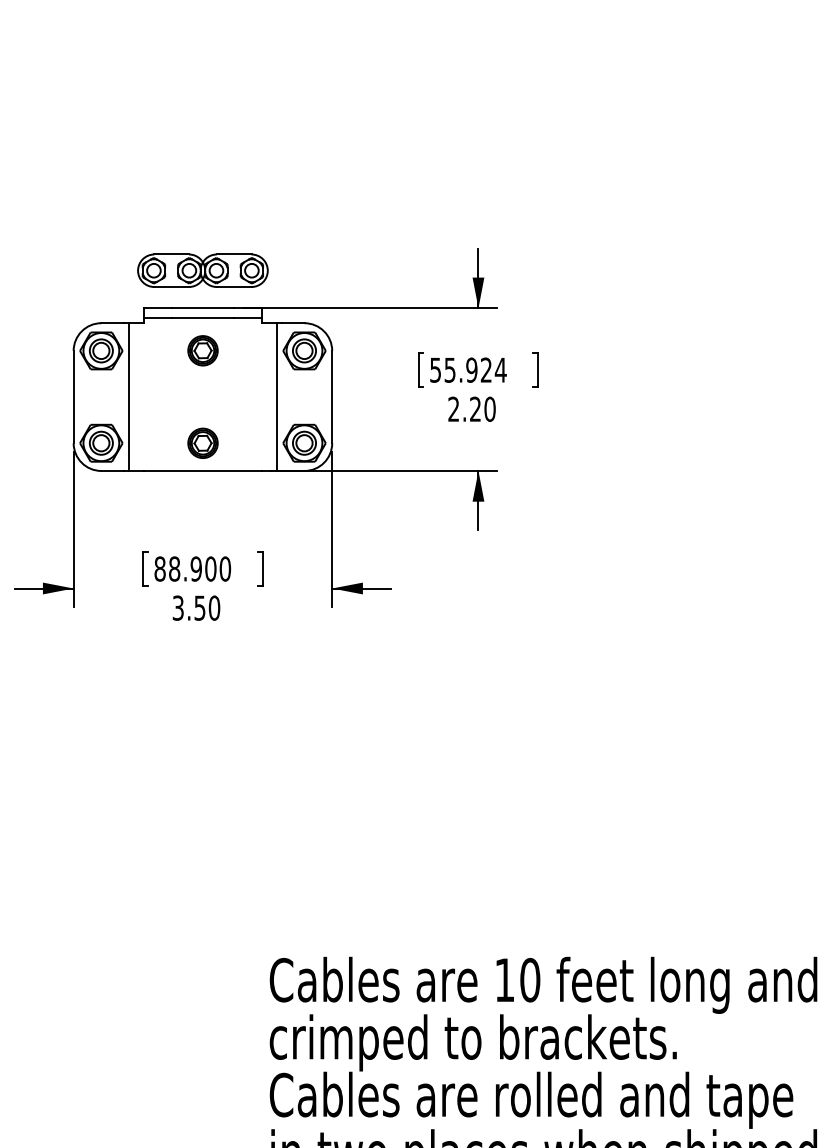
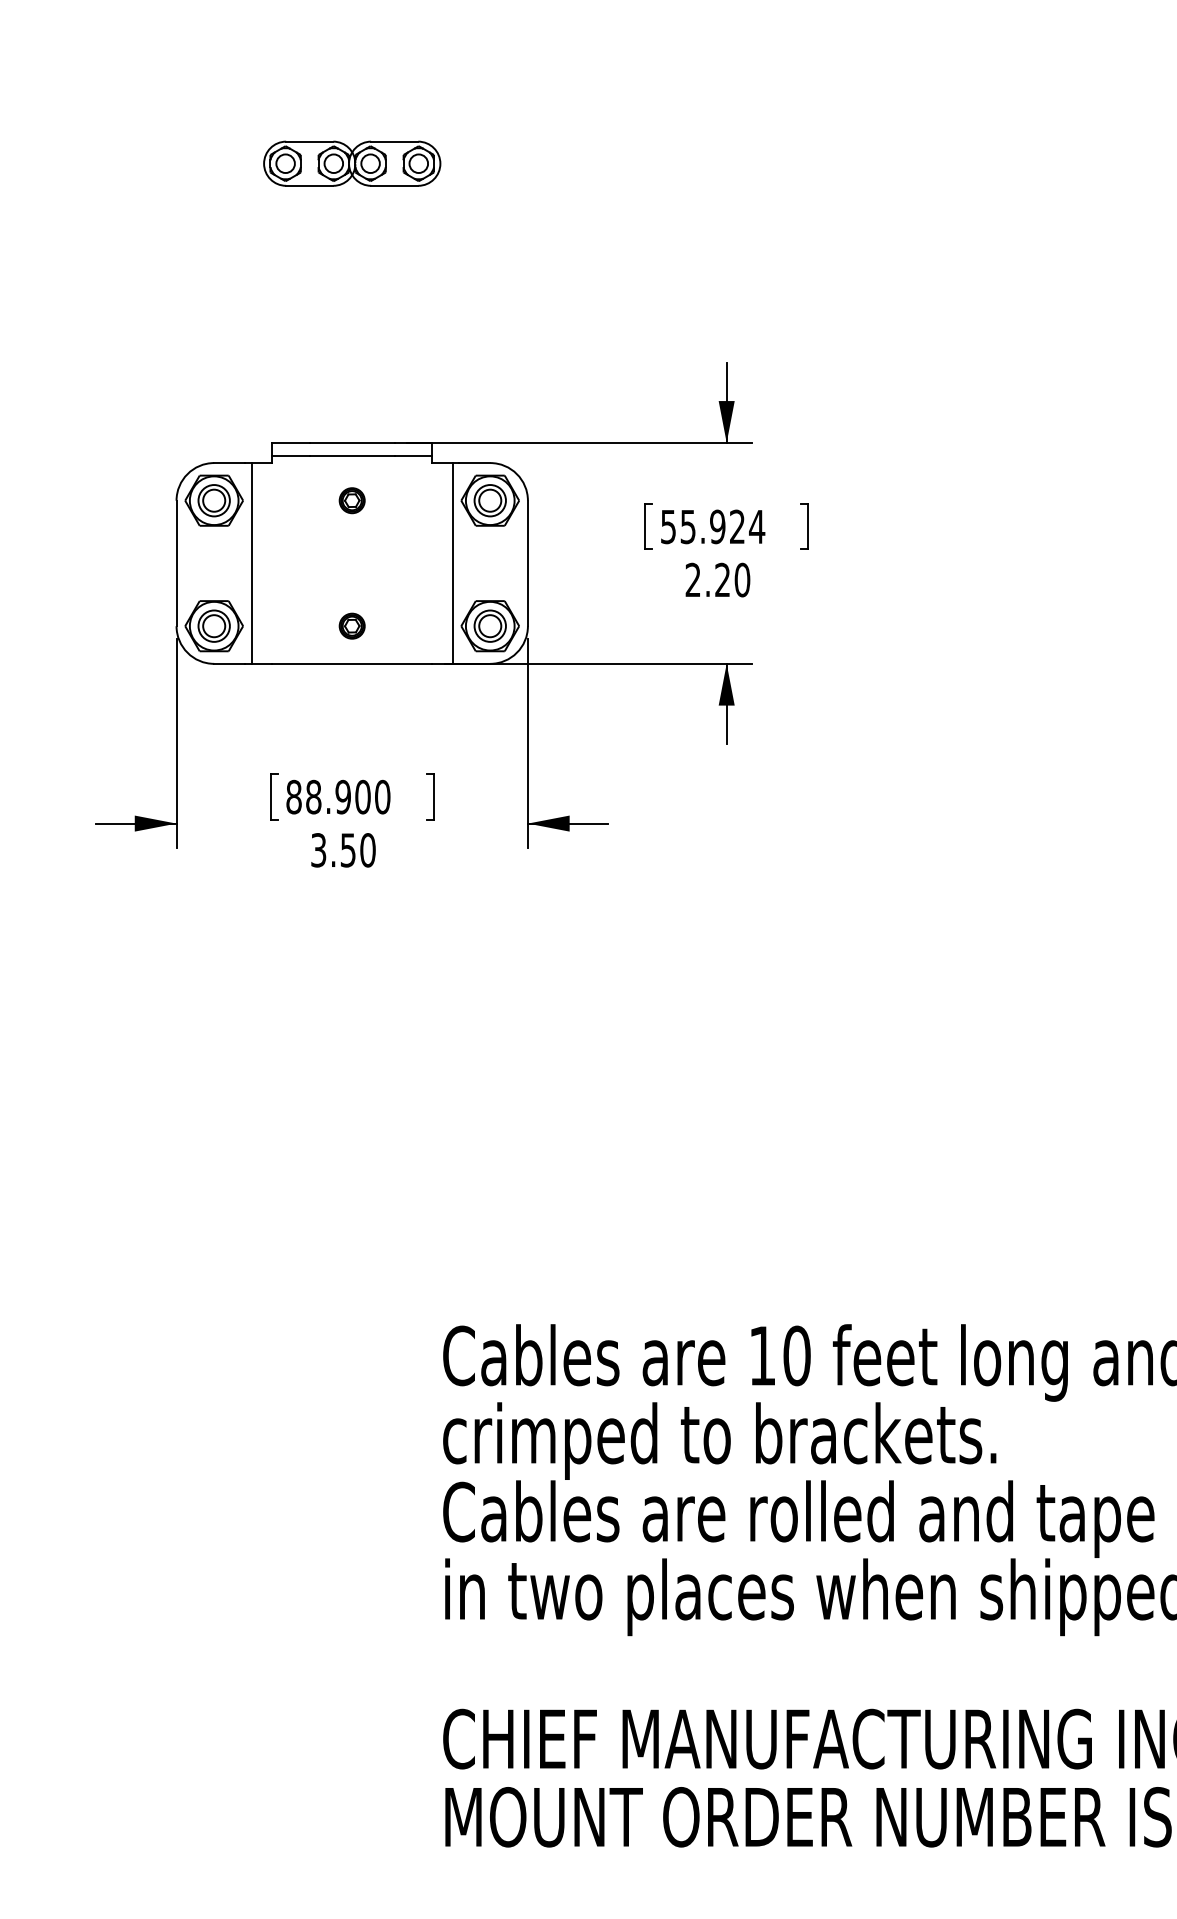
part: (203, 270) -> (352, 163), moved
part: (202, 350) -> (351, 500), size x0.62
part: (202, 442) -> (351, 625), size x0.62

